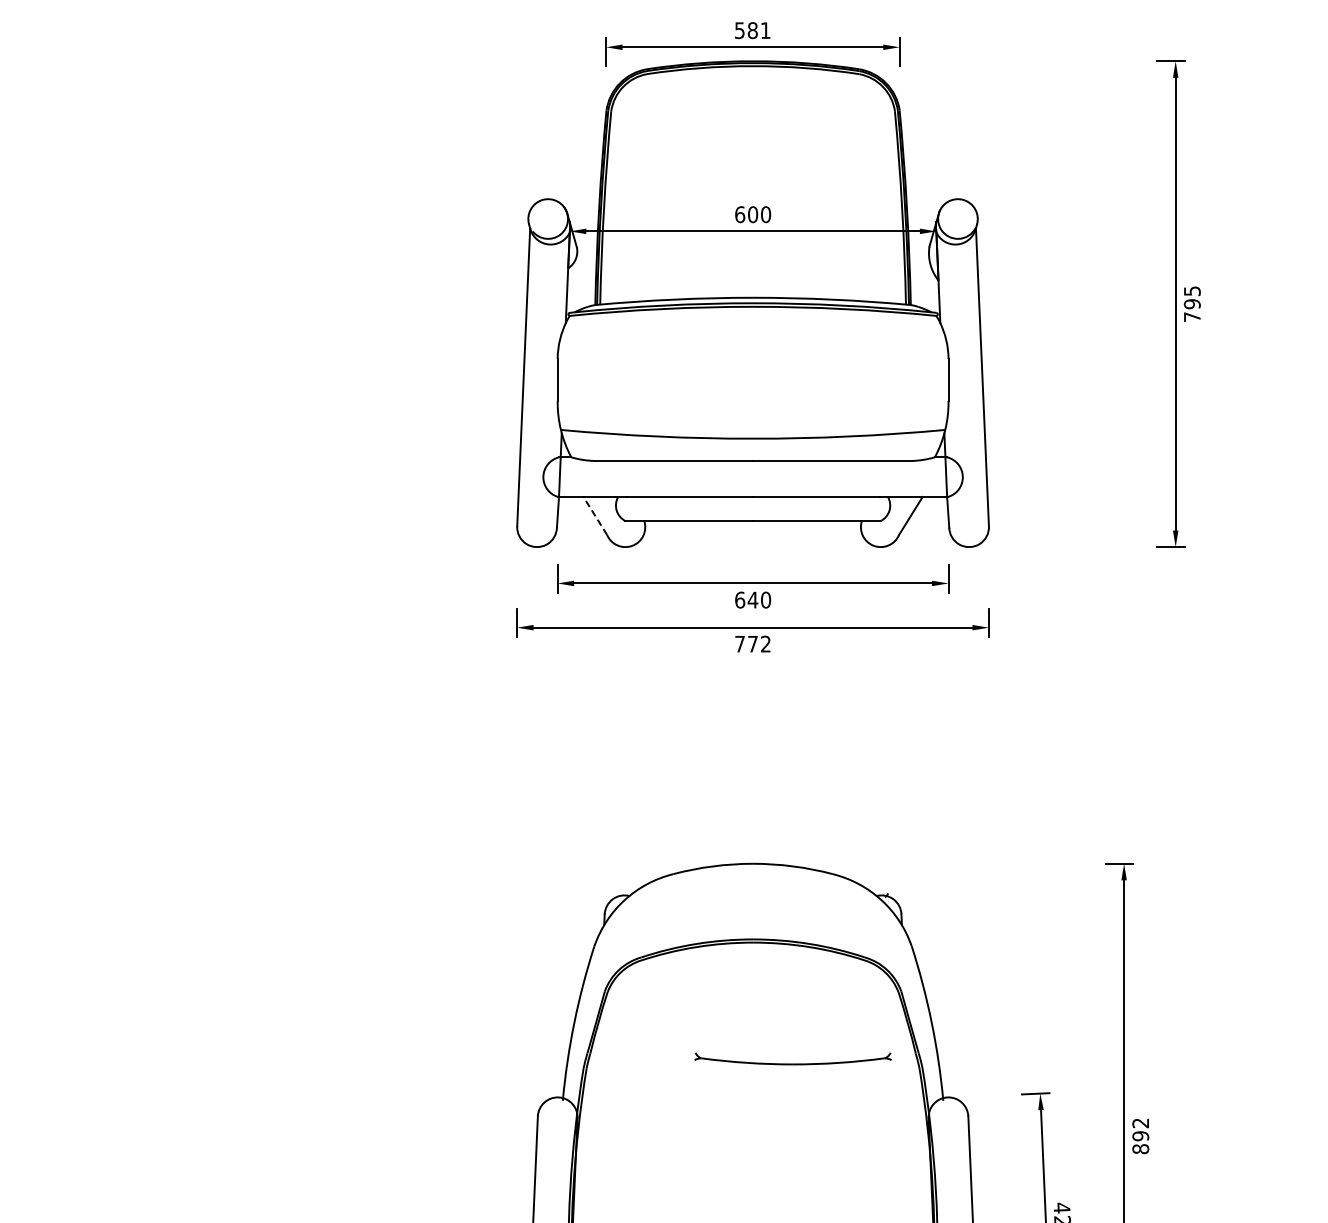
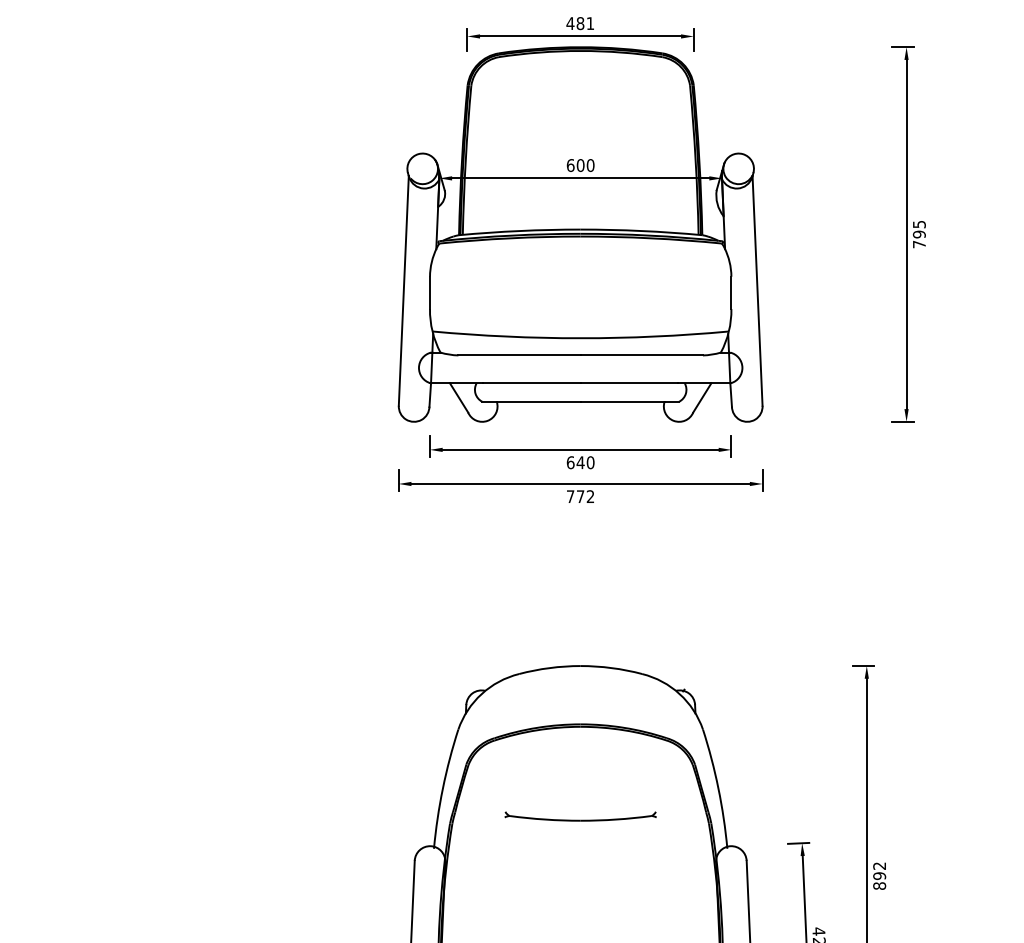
text: (739, 30) -> (570, 23), 581 -> 481
line: (595, 515) -> (459, 397), dashed -> solid
part: (792, 1058) -> (580, 816), moved

